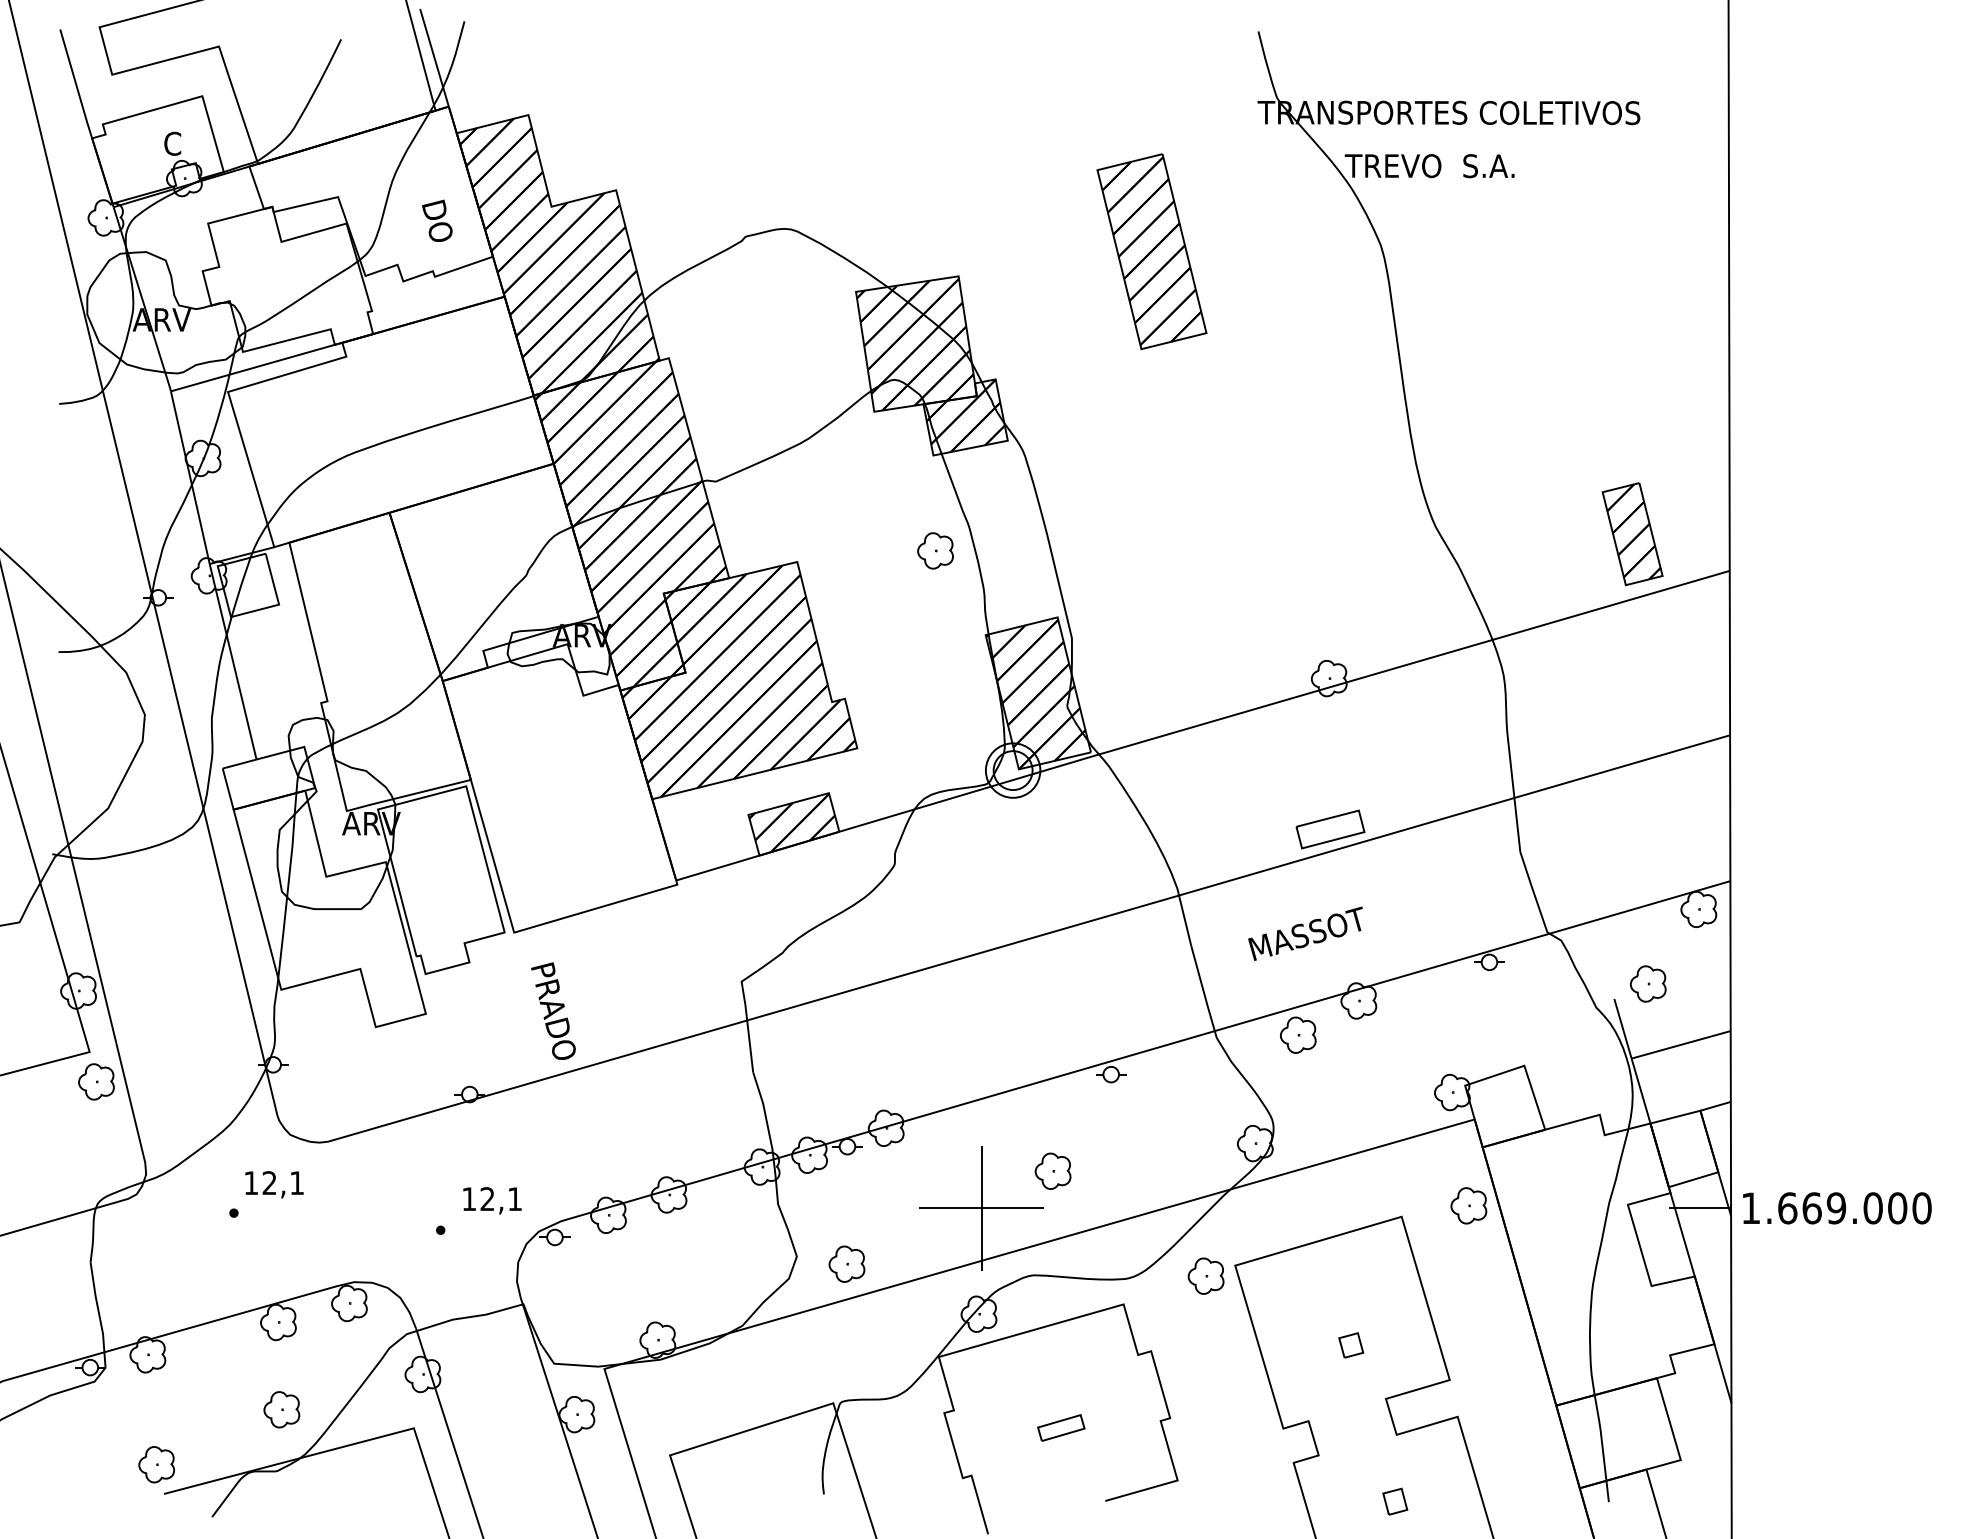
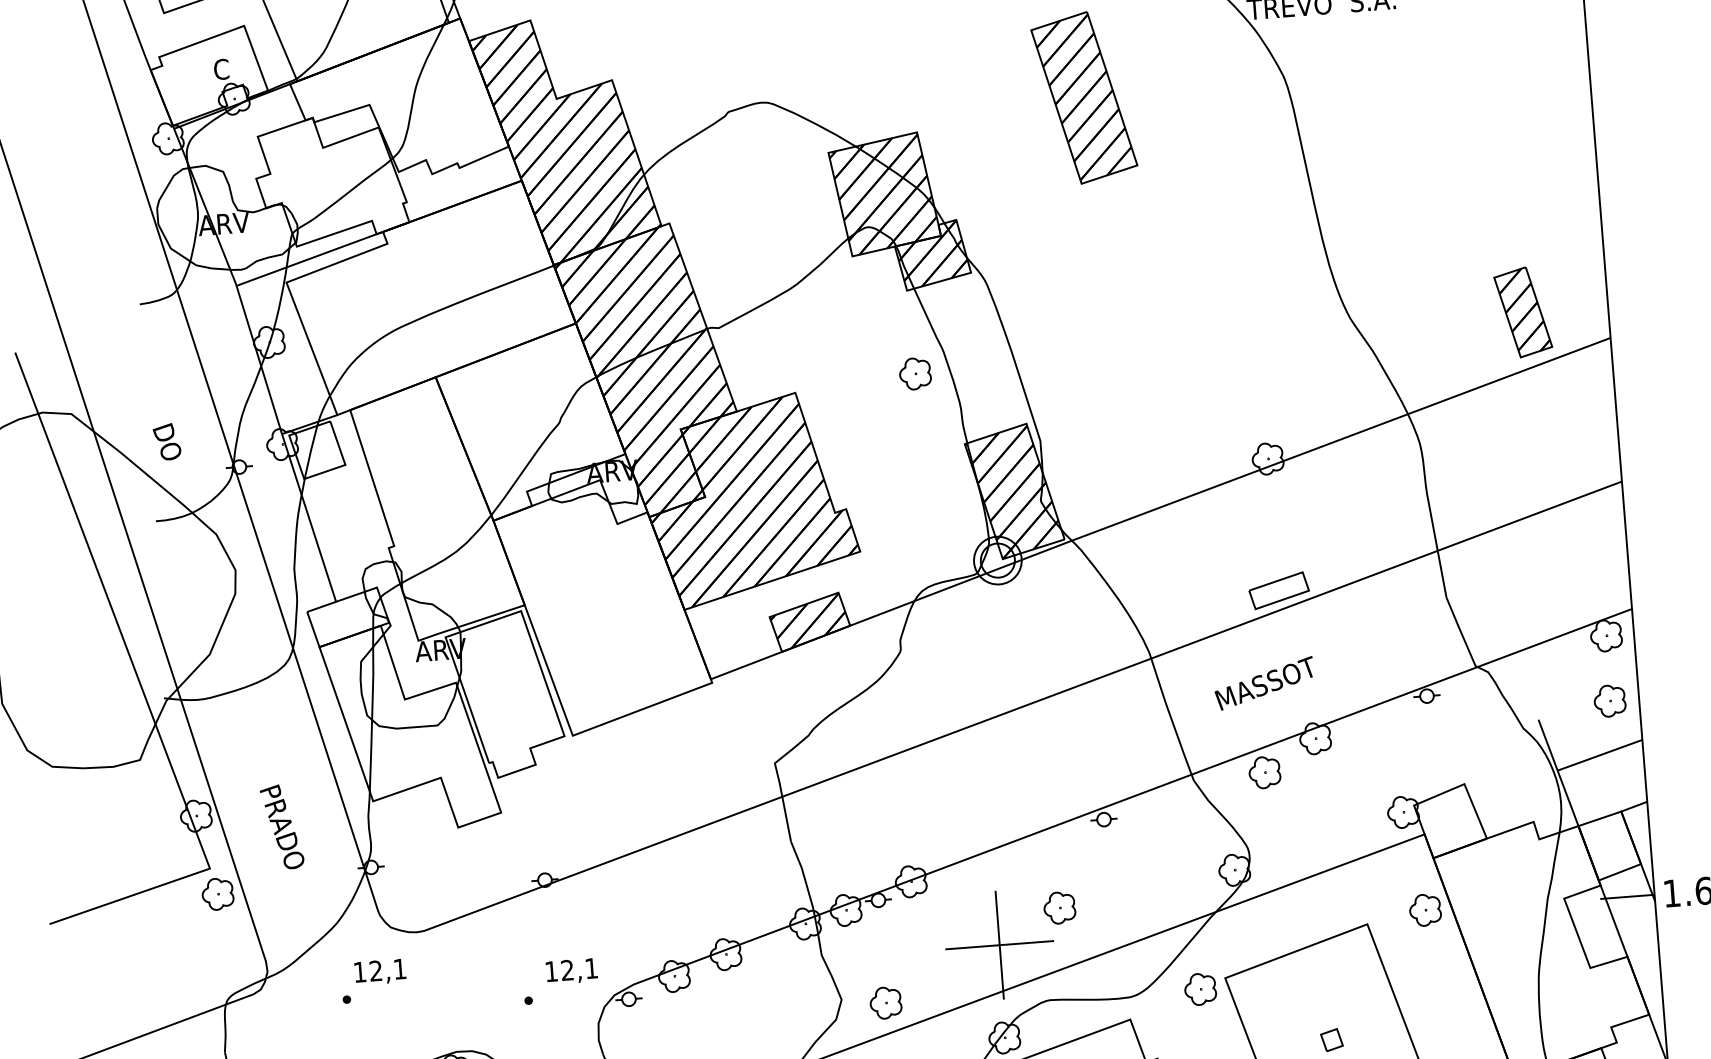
text: (437, 220) -> (167, 441), moved
part: (1648, 983) -> (1610, 700), moved
text: (553, 1010) -> (282, 826), moved

